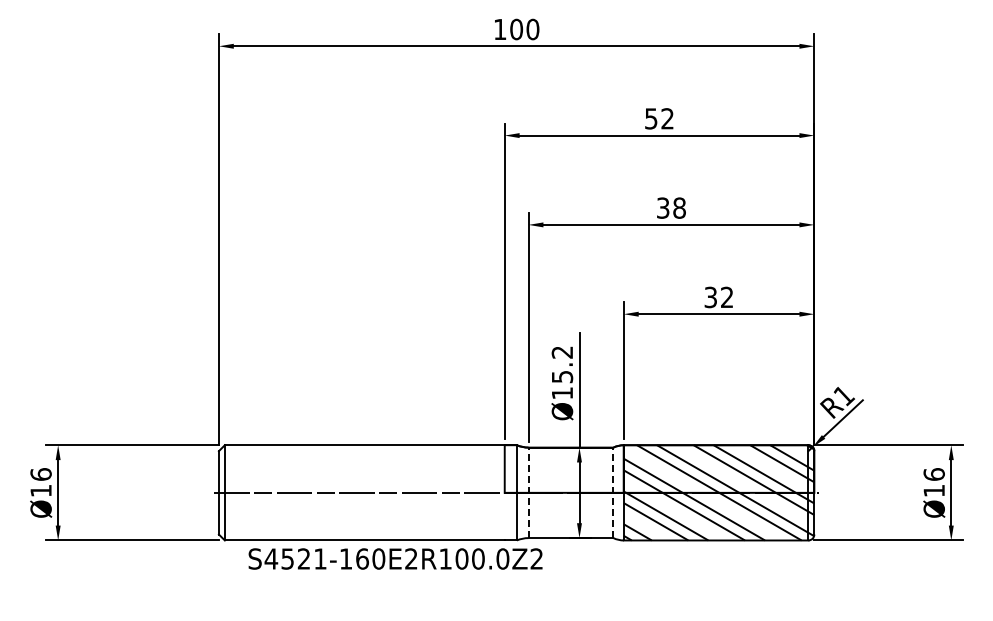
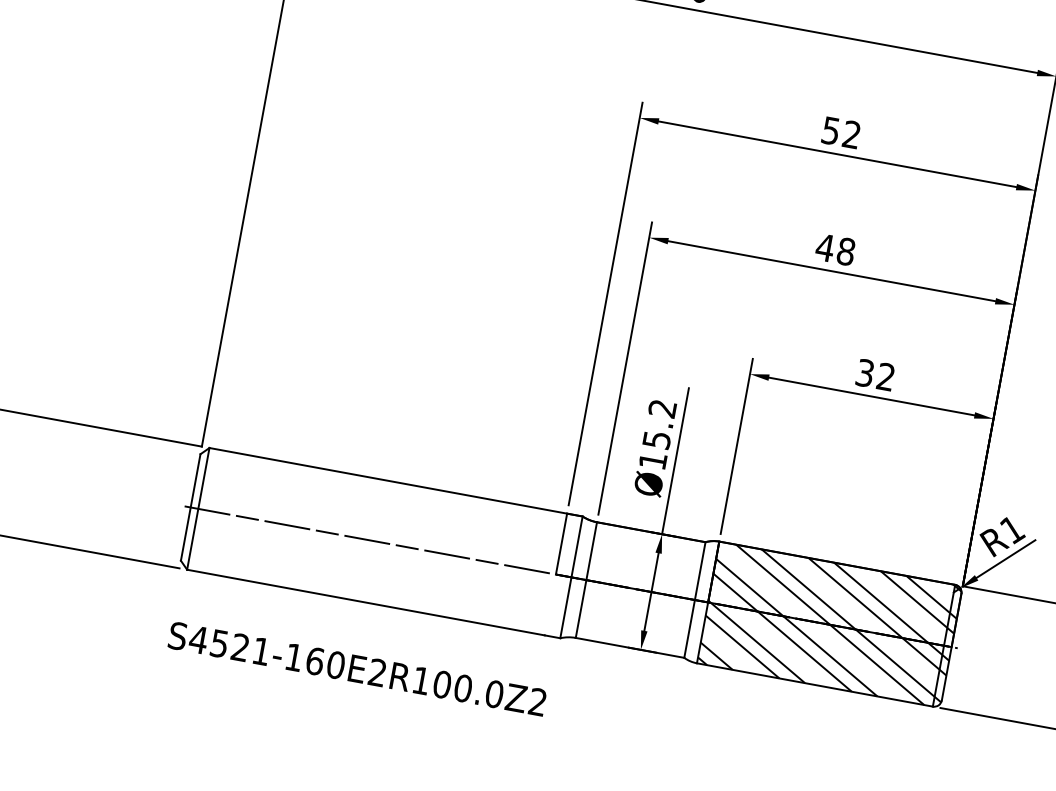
text: (662, 207) -> (824, 246), 38 -> 48
line: (528, 492) -> (586, 579), dashed -> solid
line: (613, 492) -> (695, 599), dashed -> solid
text: (395, 558) -> (357, 668), moved

